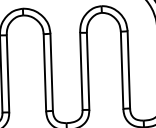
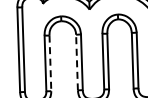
line: (45, 72) -> (77, 62), solid -> dashed
line: (8, 74) -> (50, 63), solid -> dashed

